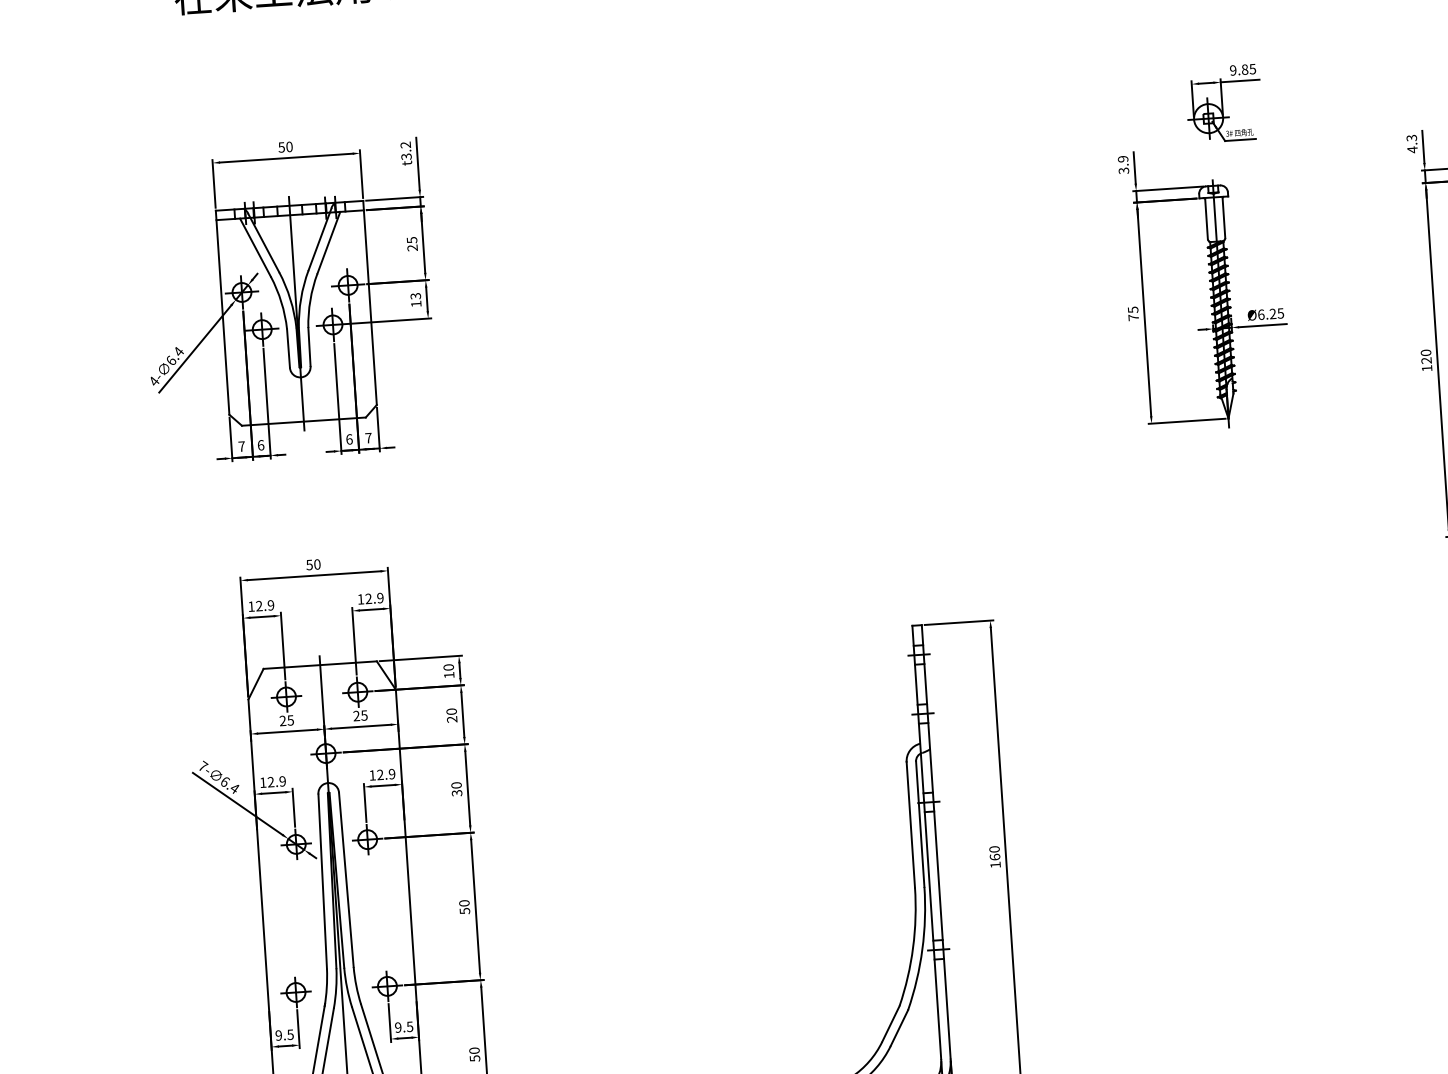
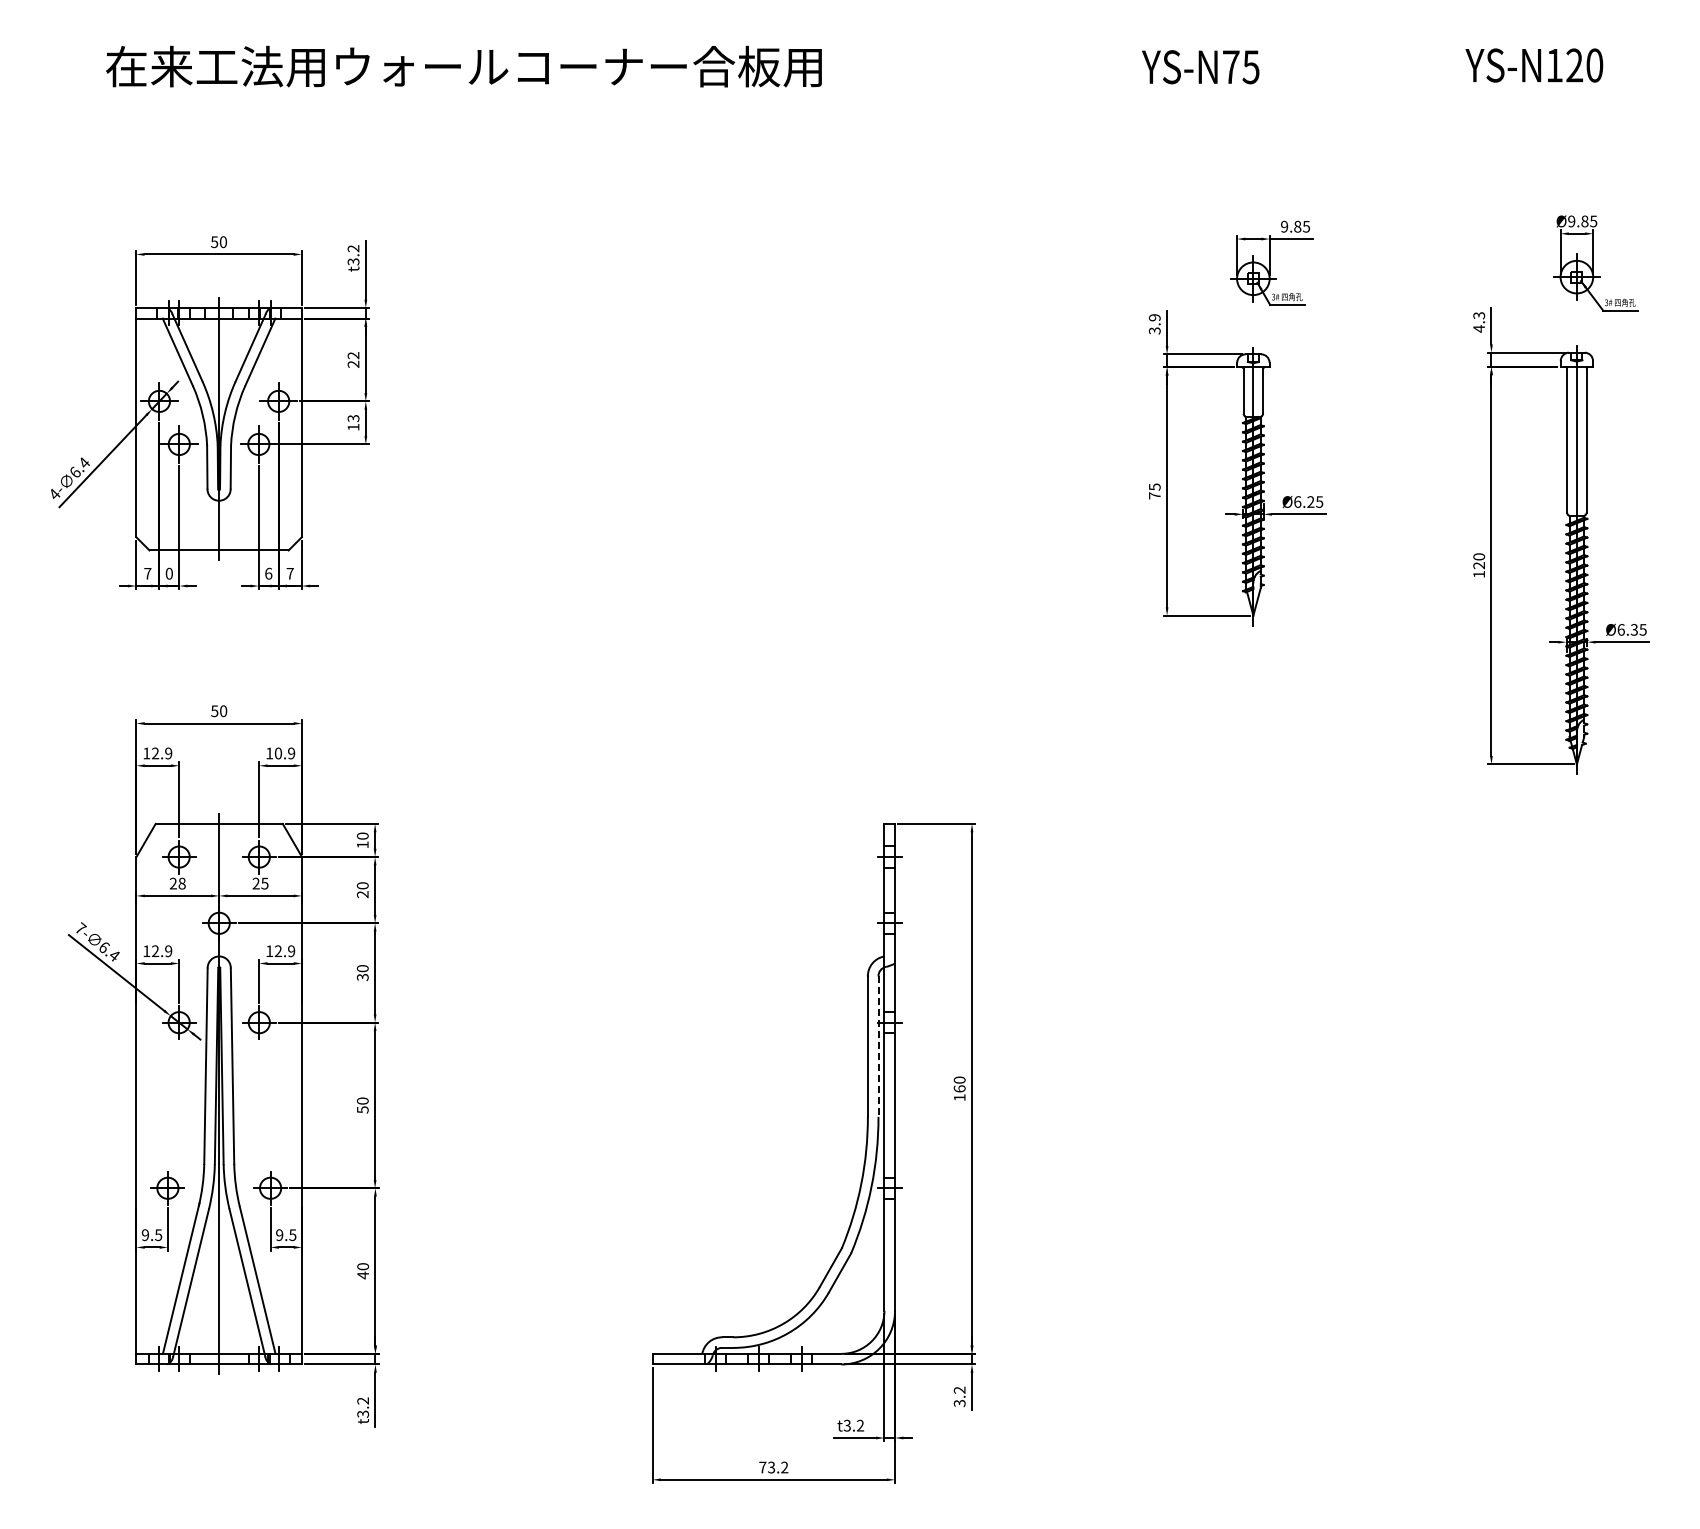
text: (412, 240) -> (353, 355), 25 -> 22
text: (260, 445) -> (168, 573), 6 -> 0
text: (367, 598) -> (277, 753), 12.9 -> 10.9
text: (290, 720) -> (181, 883), 25 -> 28
line: (920, 824) -> (878, 1046), solid -> dashed
text: (475, 1058) -> (363, 1275), 50 -> 40

